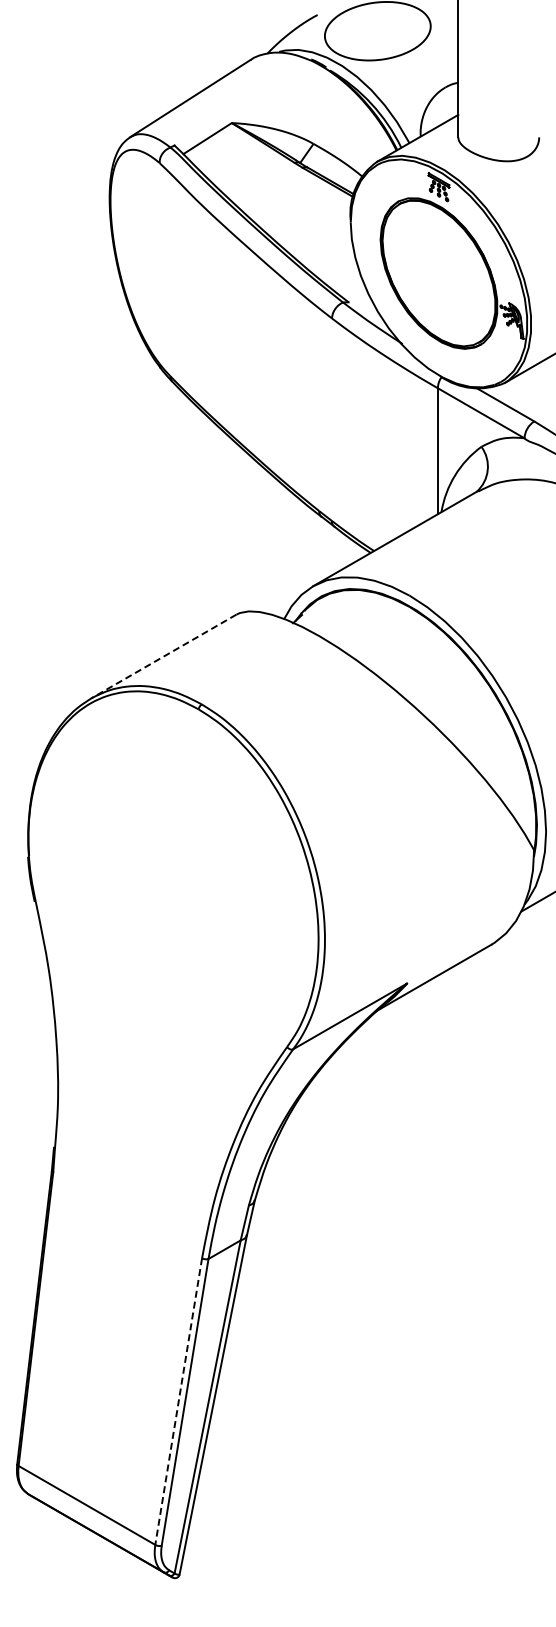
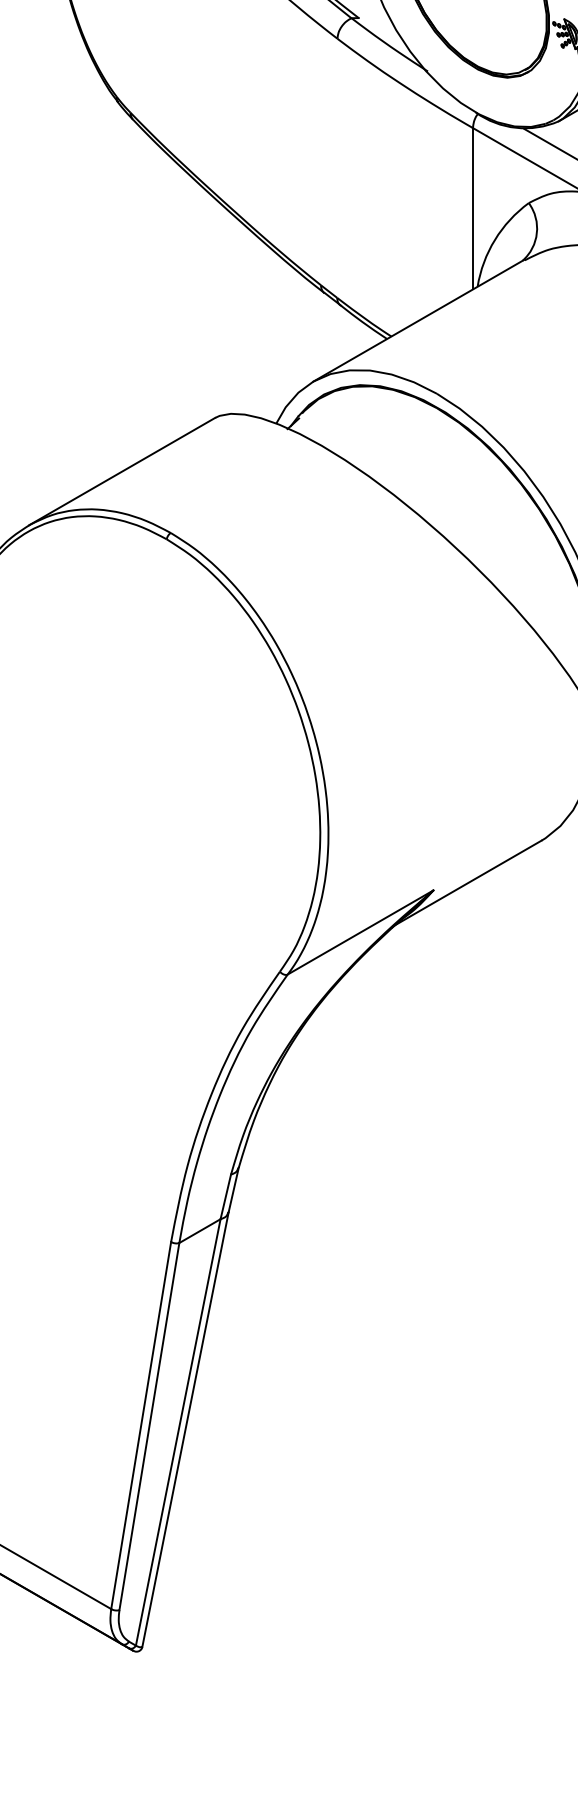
line: (163, 656) -> (121, 471), dashed -> solid
line: (178, 1402) -> (140, 1426), dashed -> solid

